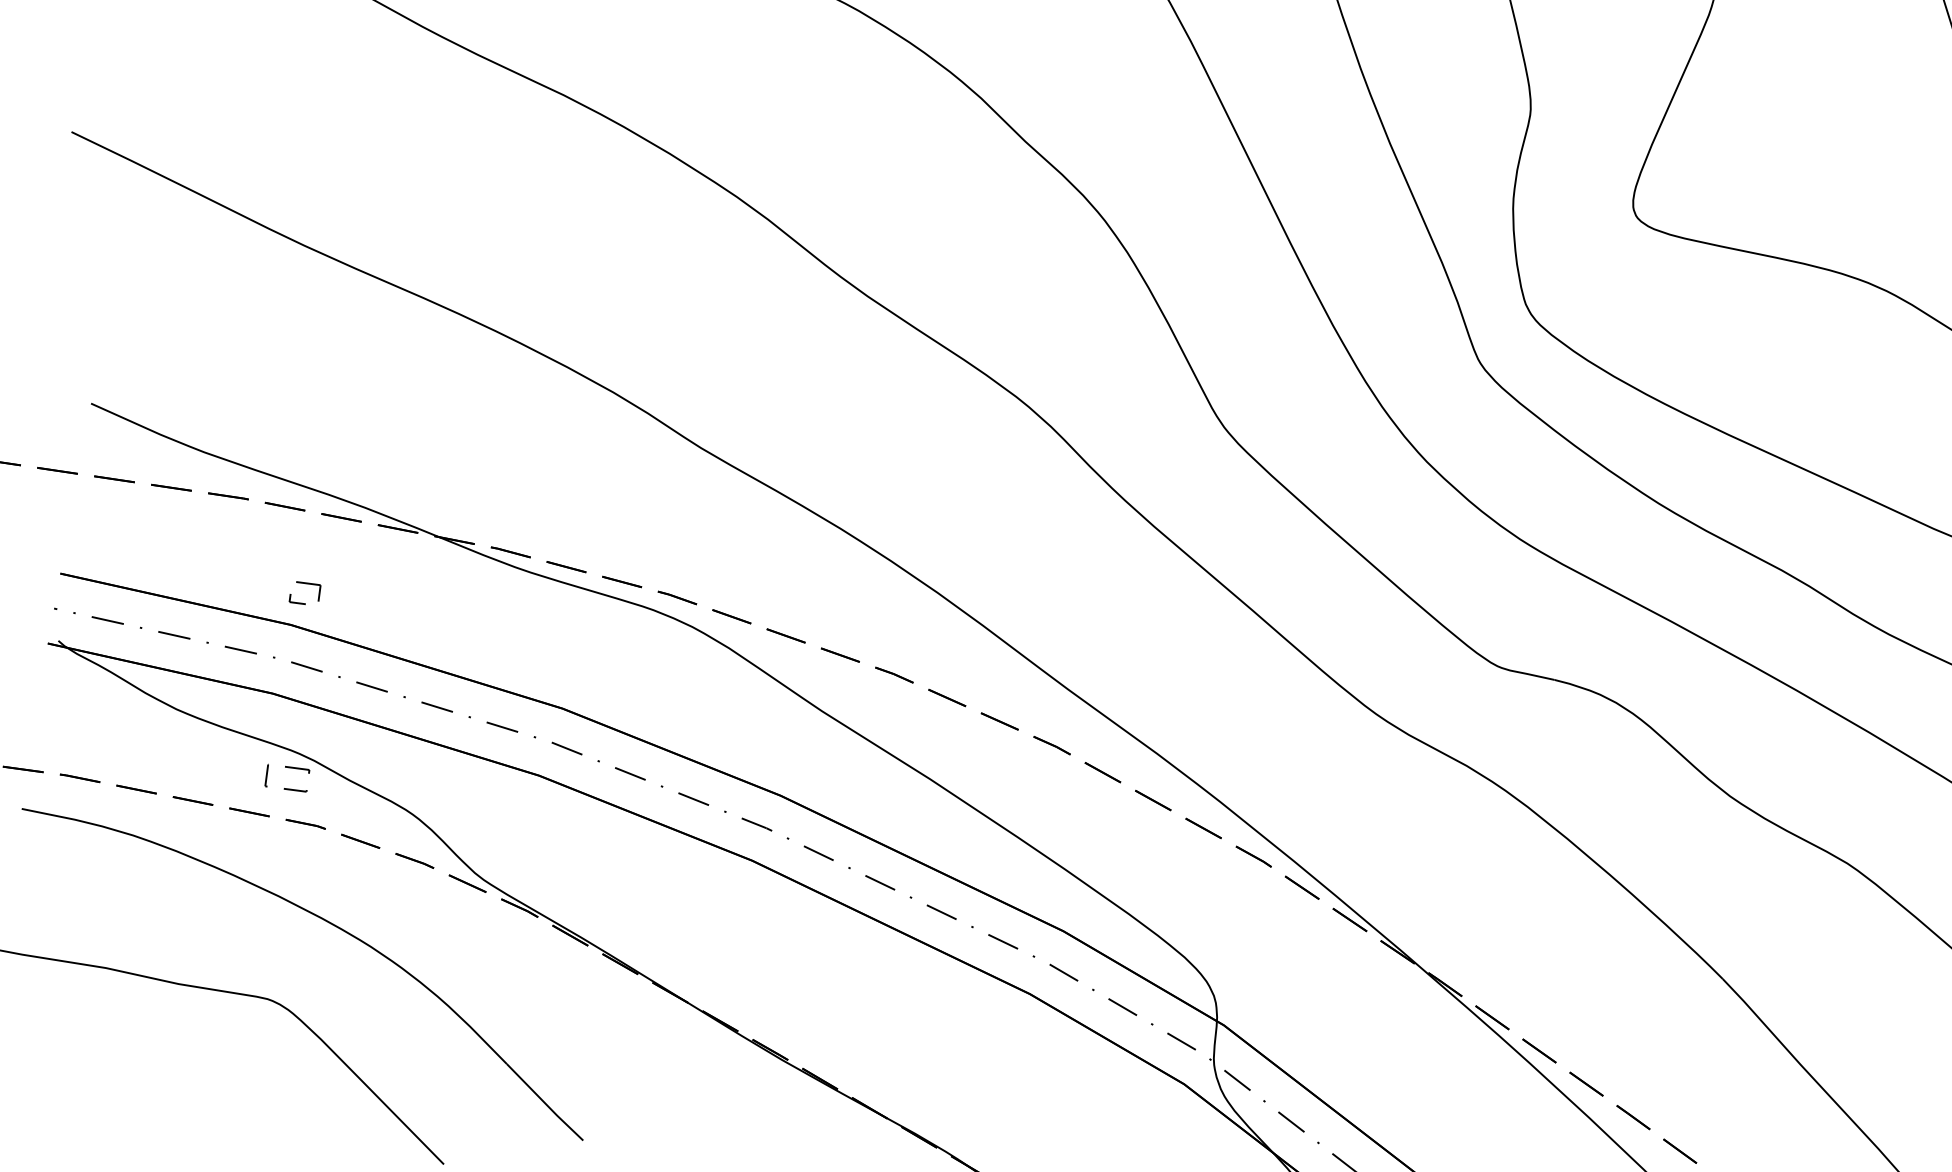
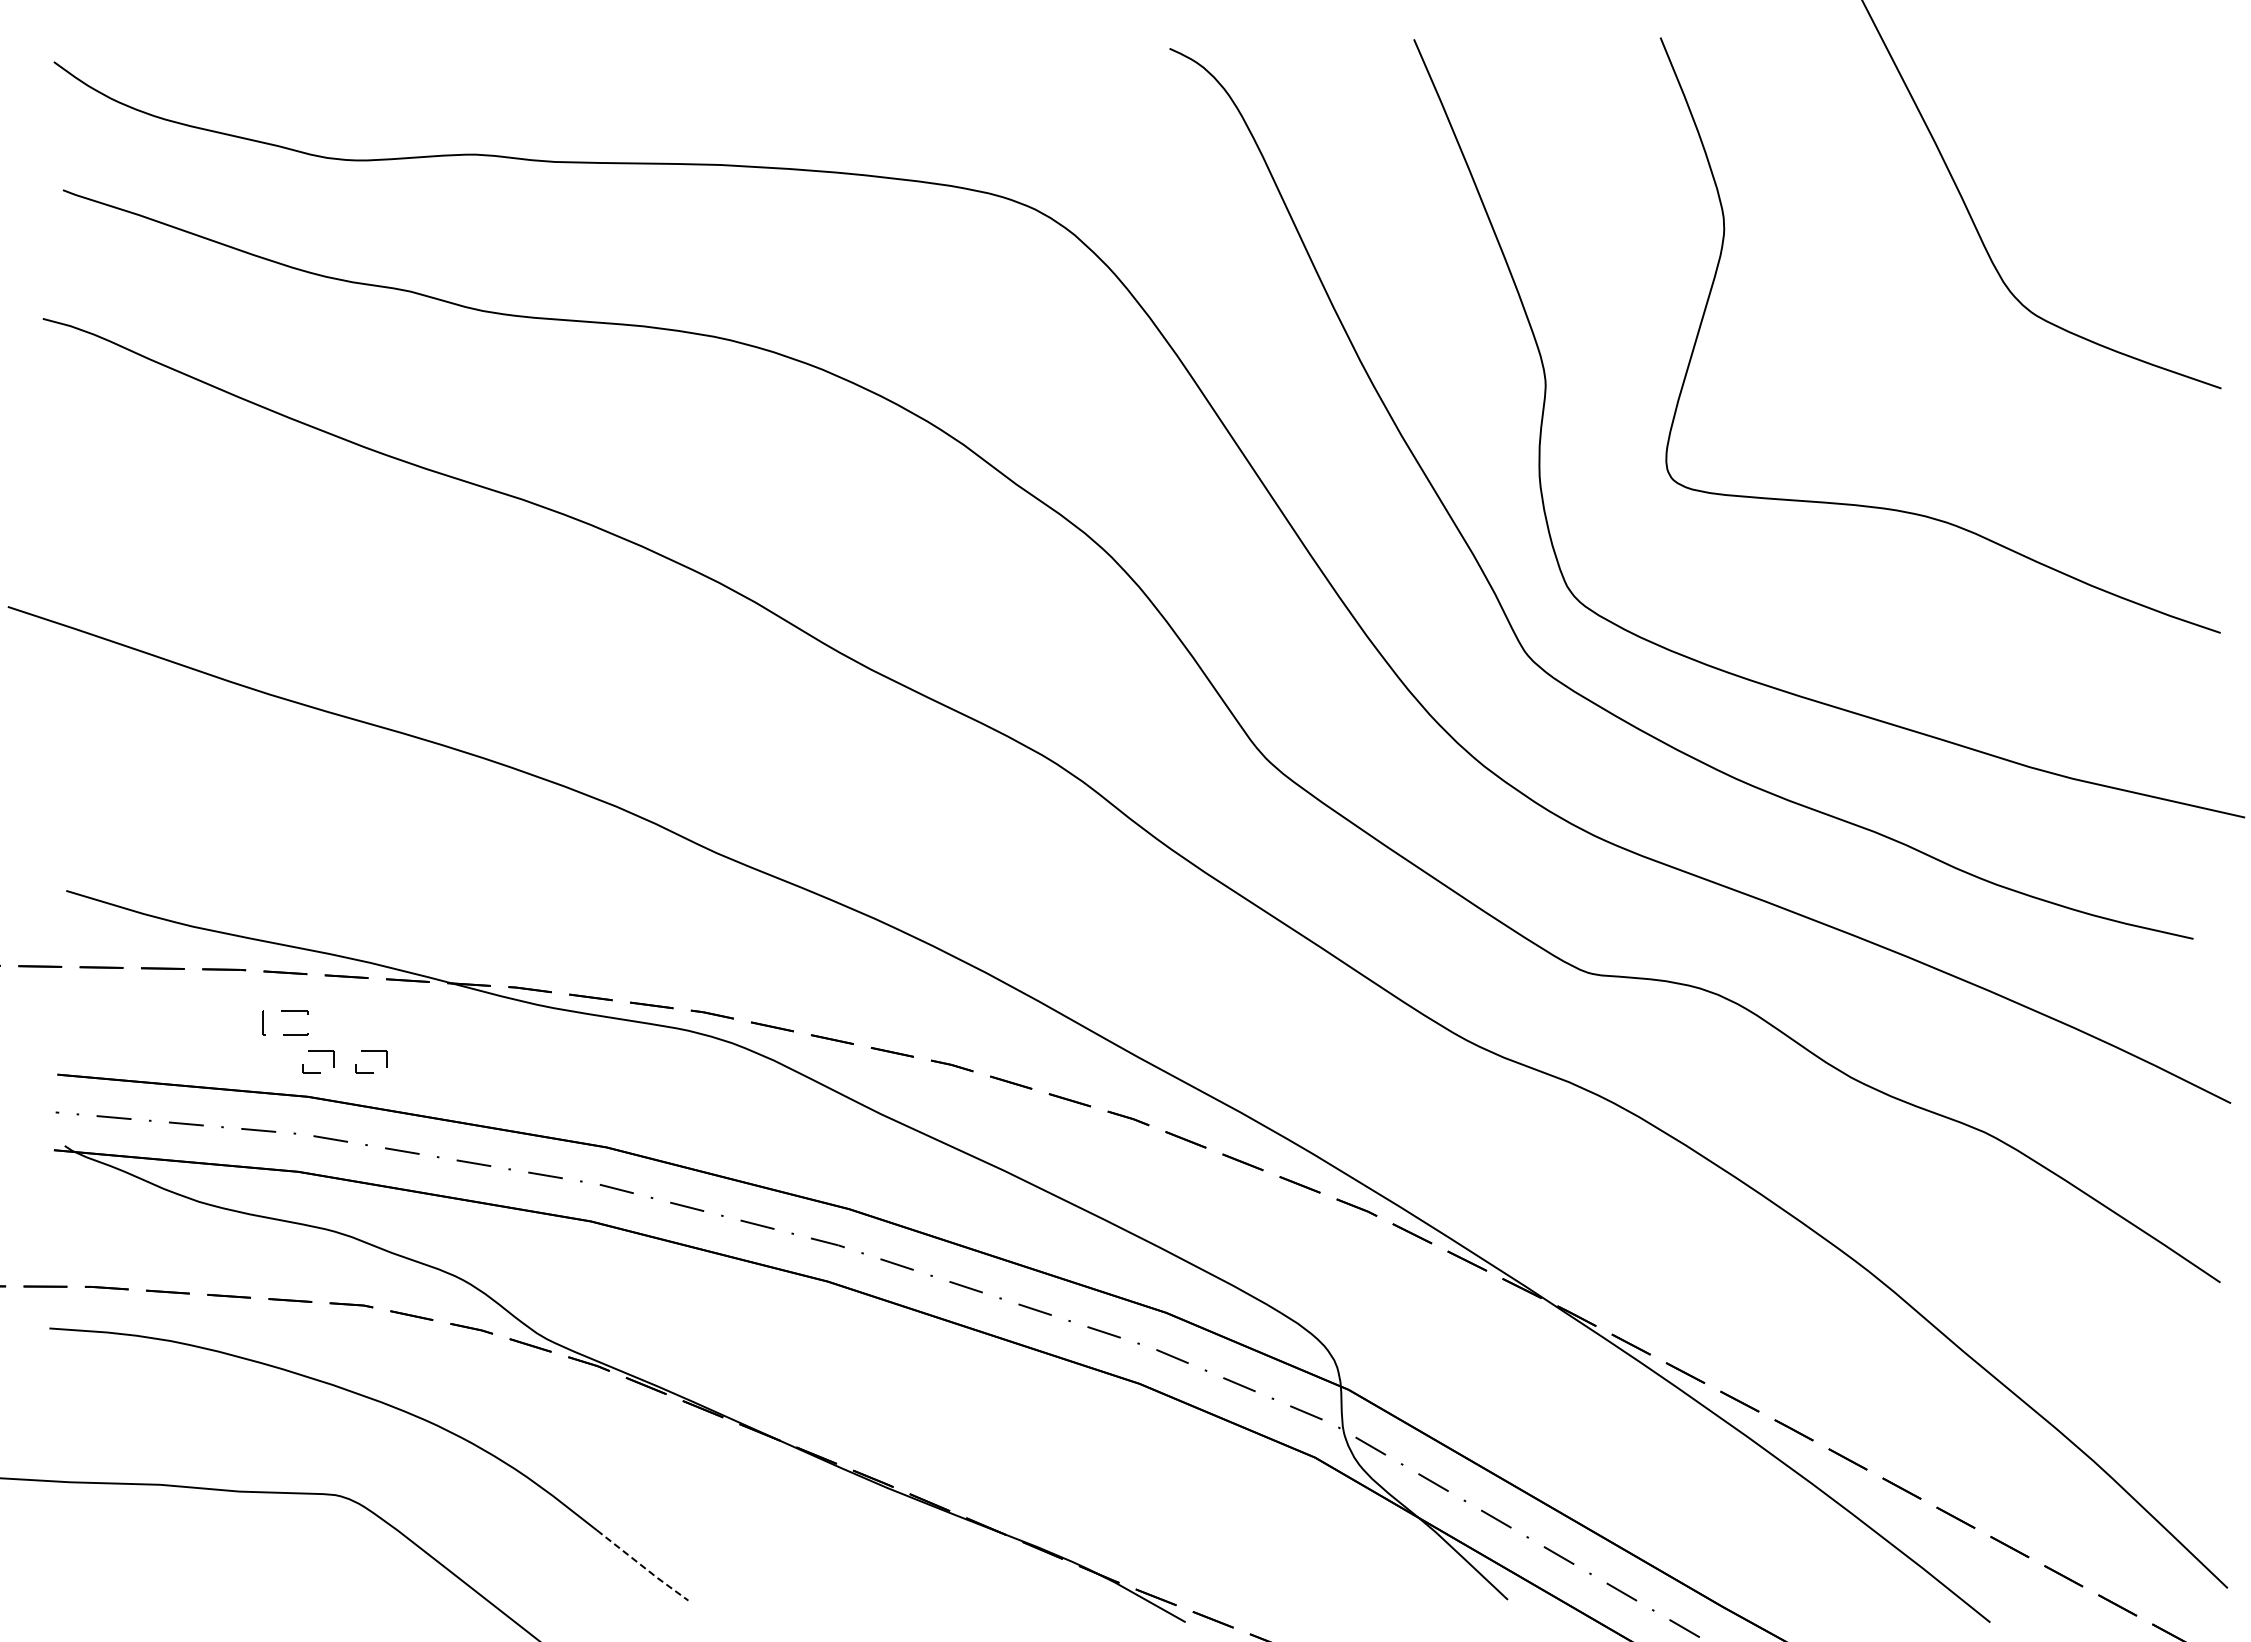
part: (355, 590) -> (371, 1051), added
part: (288, 767) -> (285, 1011), moved
line: (545, 1103) -> (643, 1566), solid -> dashed

